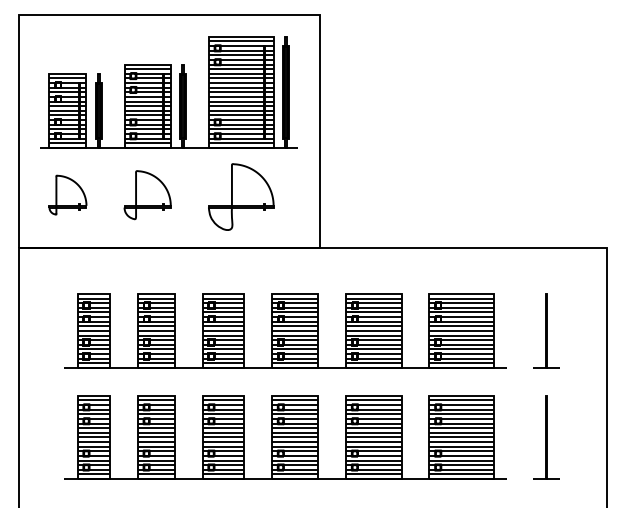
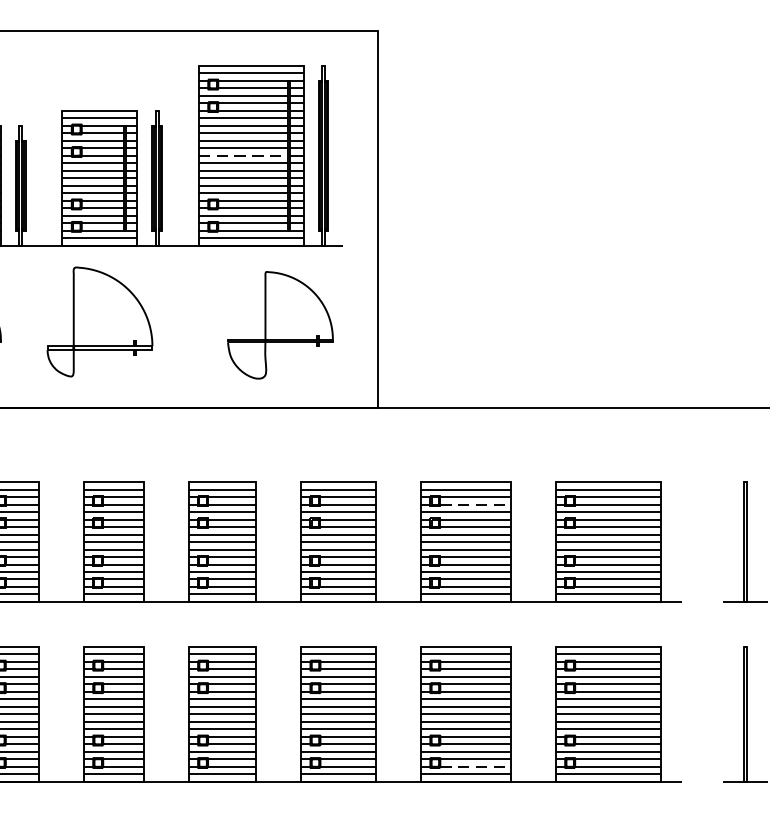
line: (236, 92) -> (243, 156), solid -> dashed
part: (147, 195) -> (99, 322), size x1.4
part: (241, 196) -> (280, 324), moved
line: (379, 307) -> (475, 504), solid -> dashed
line: (379, 469) -> (475, 766), solid -> dashed

